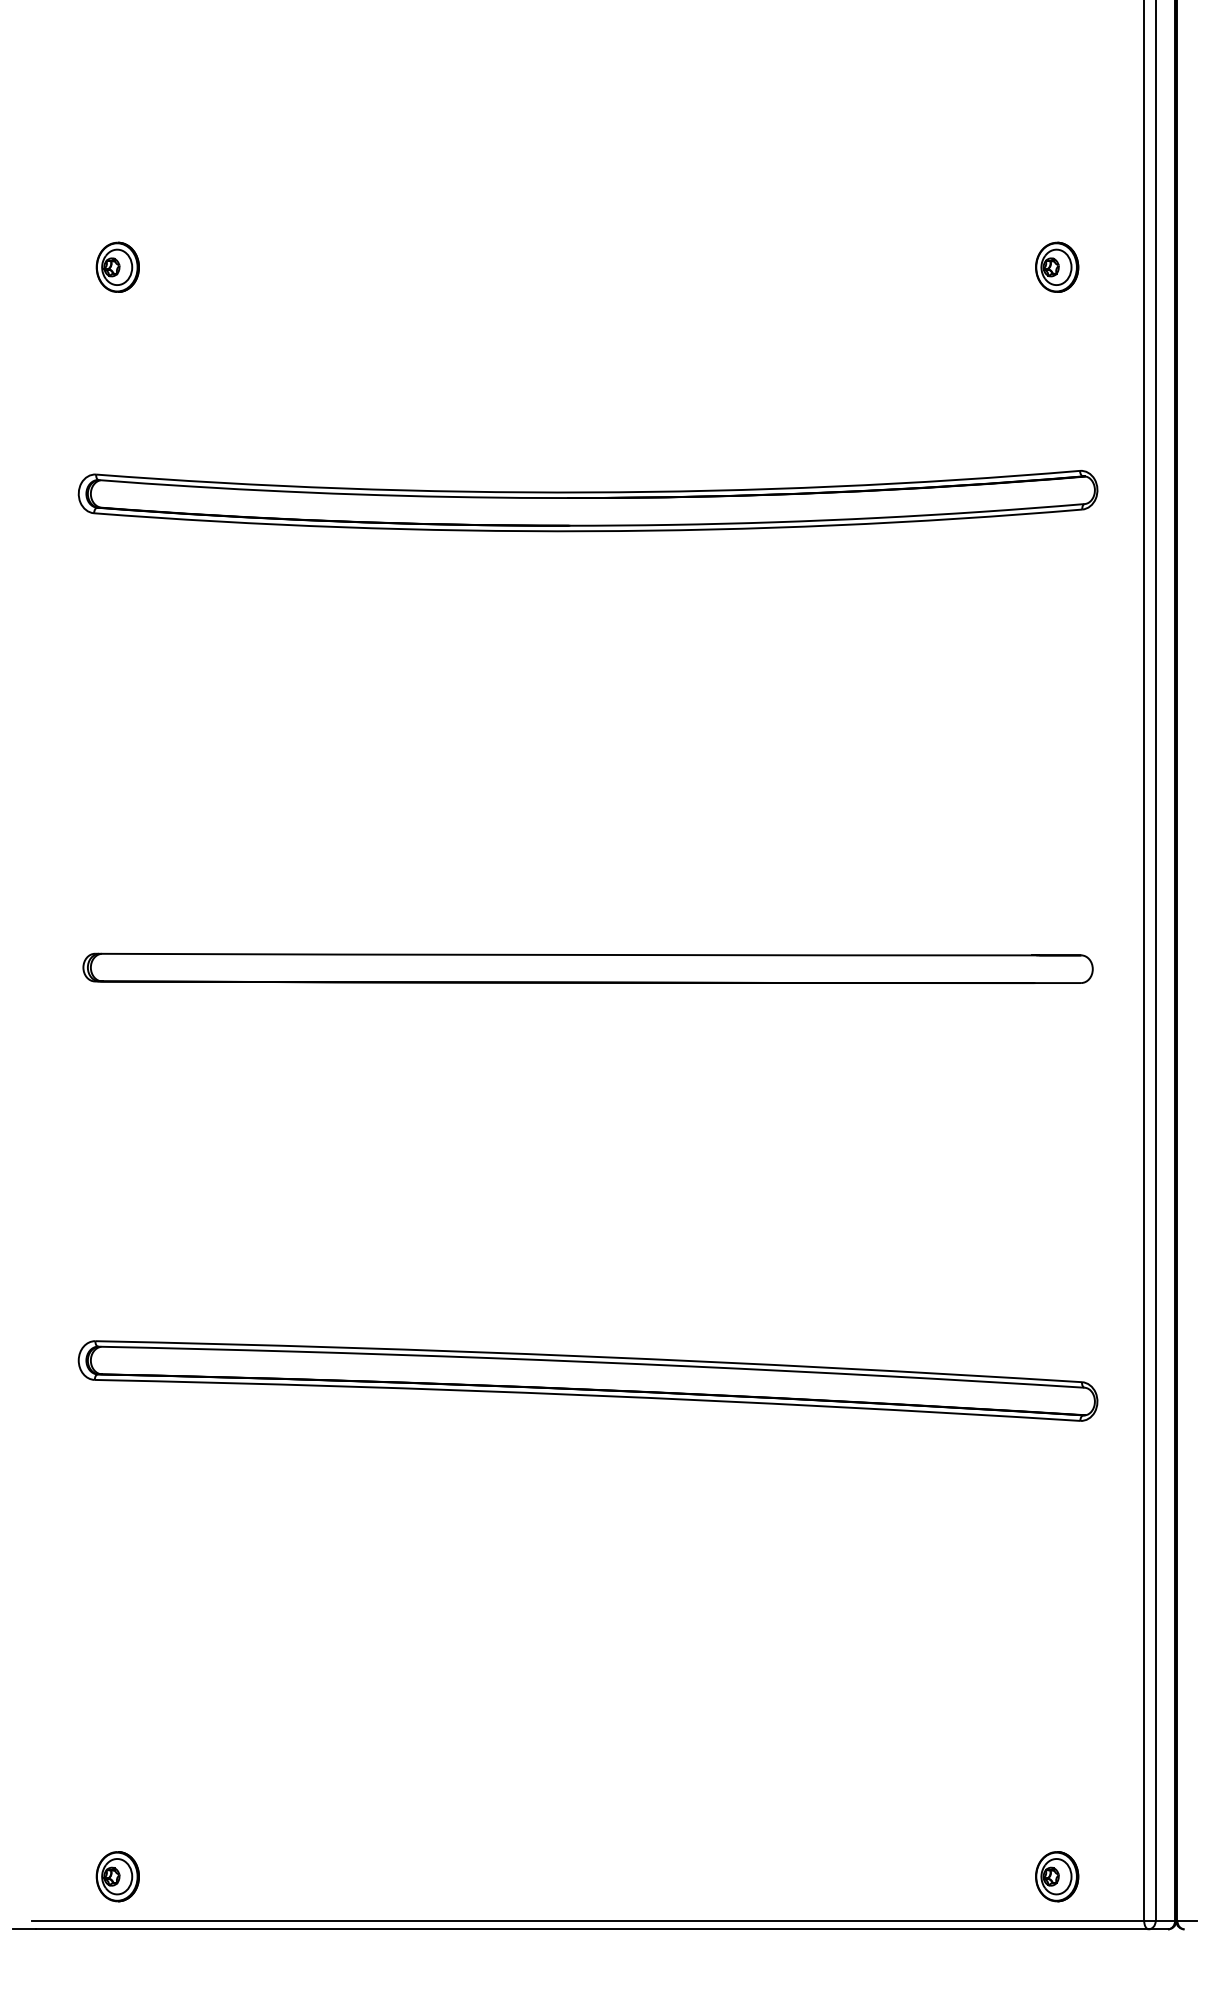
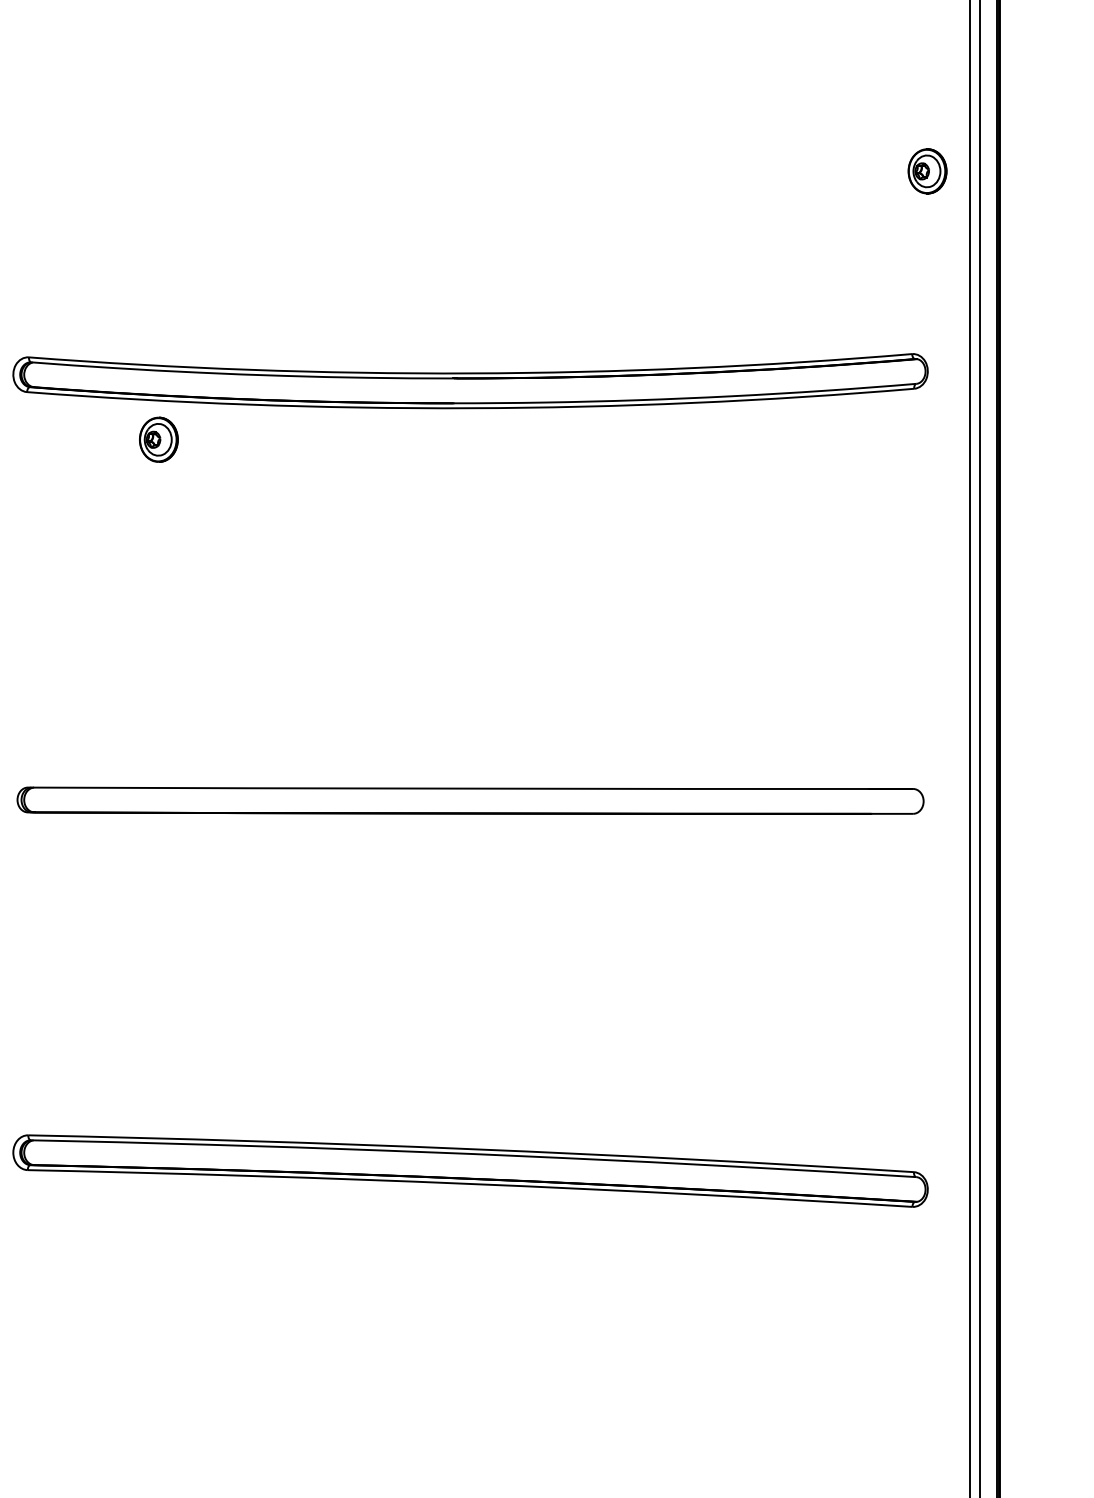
part: (117, 266) -> (158, 439), moved
part: (1057, 266) -> (927, 170), moved

